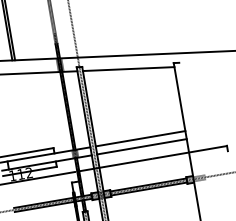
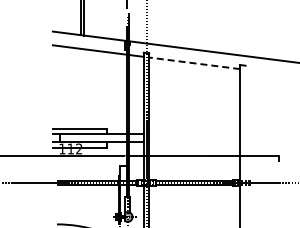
line: (128, 69) -> (194, 63), solid -> dashed
line: (140, 139) -> (194, 134), removed
line: (141, 147) -> (194, 142), removed

